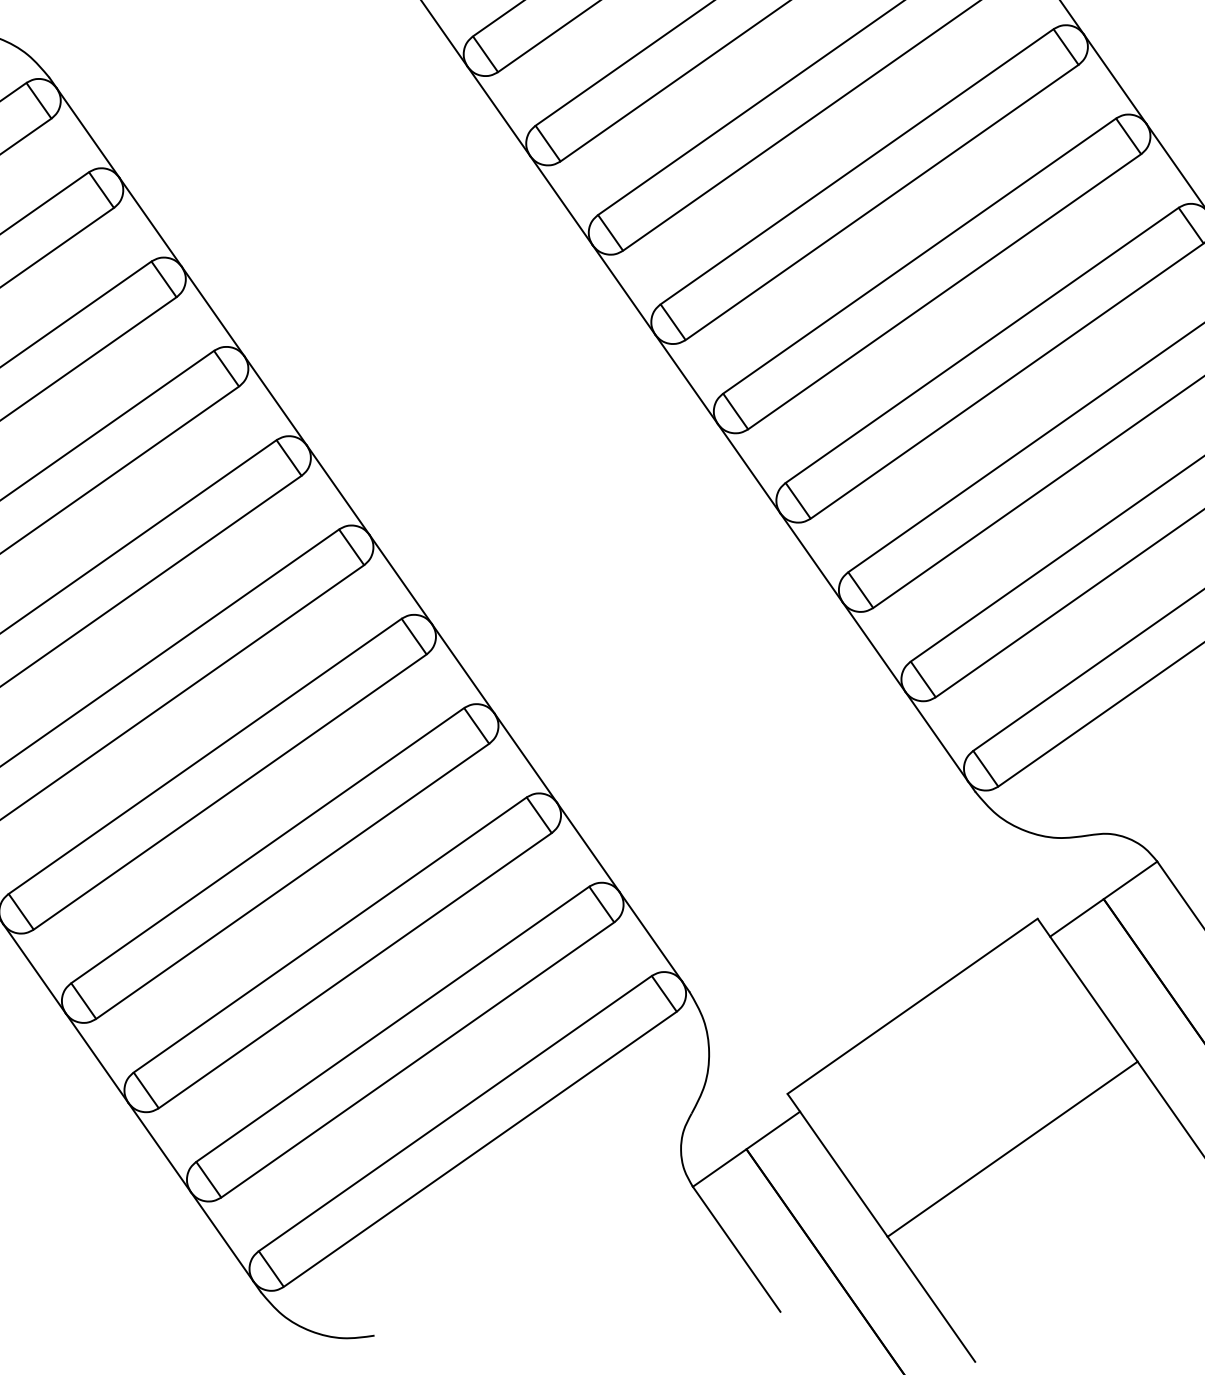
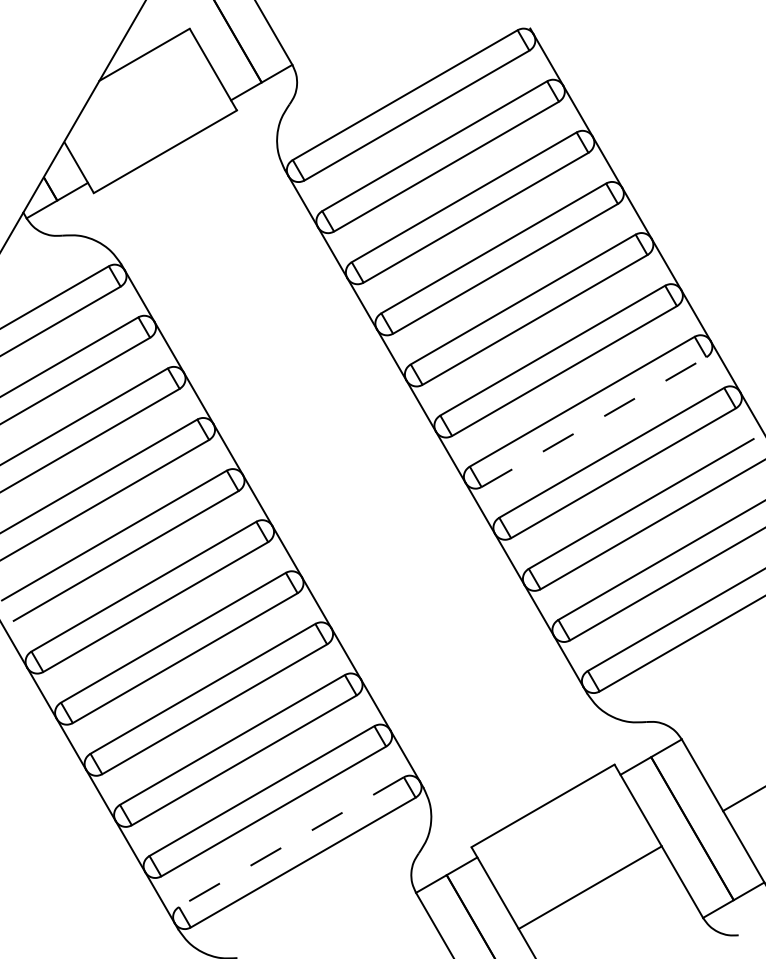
line: (945, 292) -> (594, 422), solid -> dashed
line: (455, 1114) -> (291, 842), solid -> dashed

